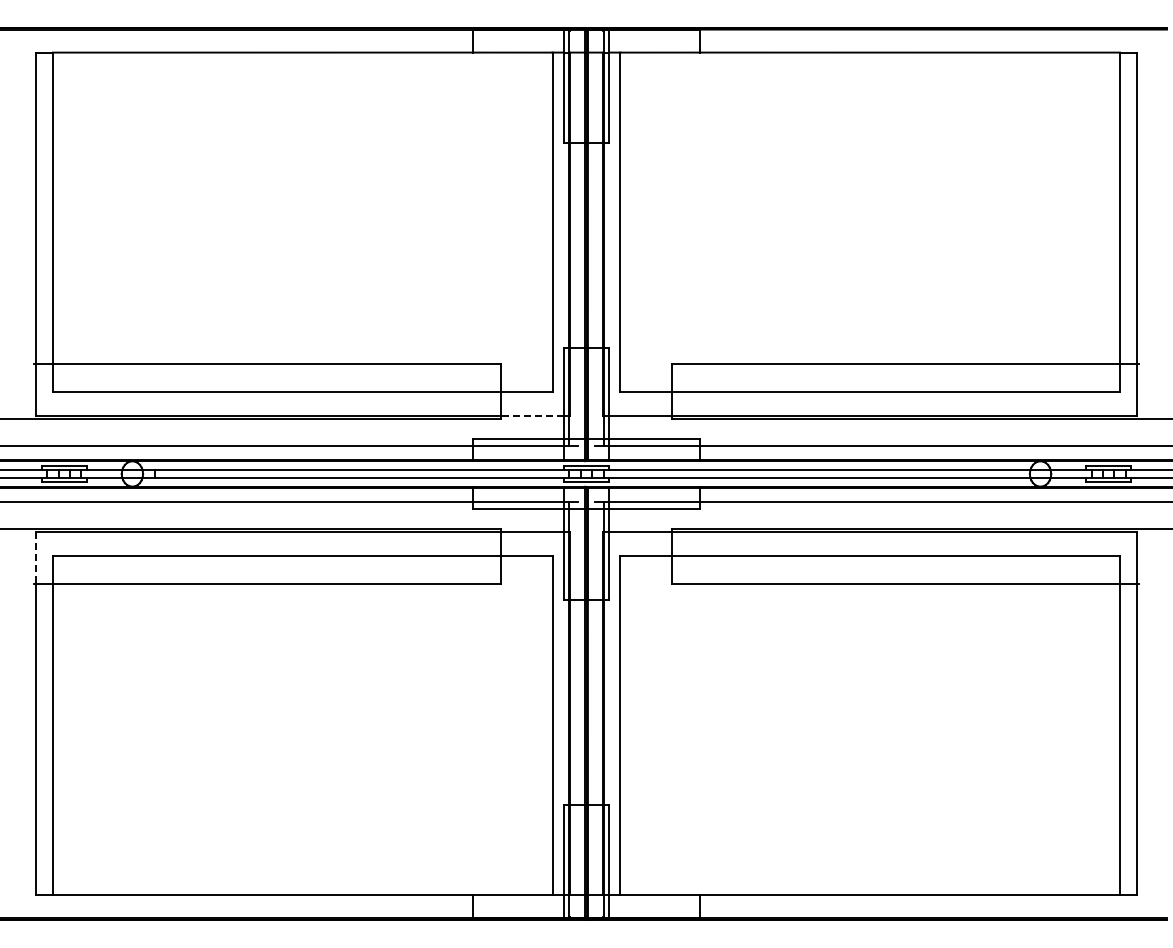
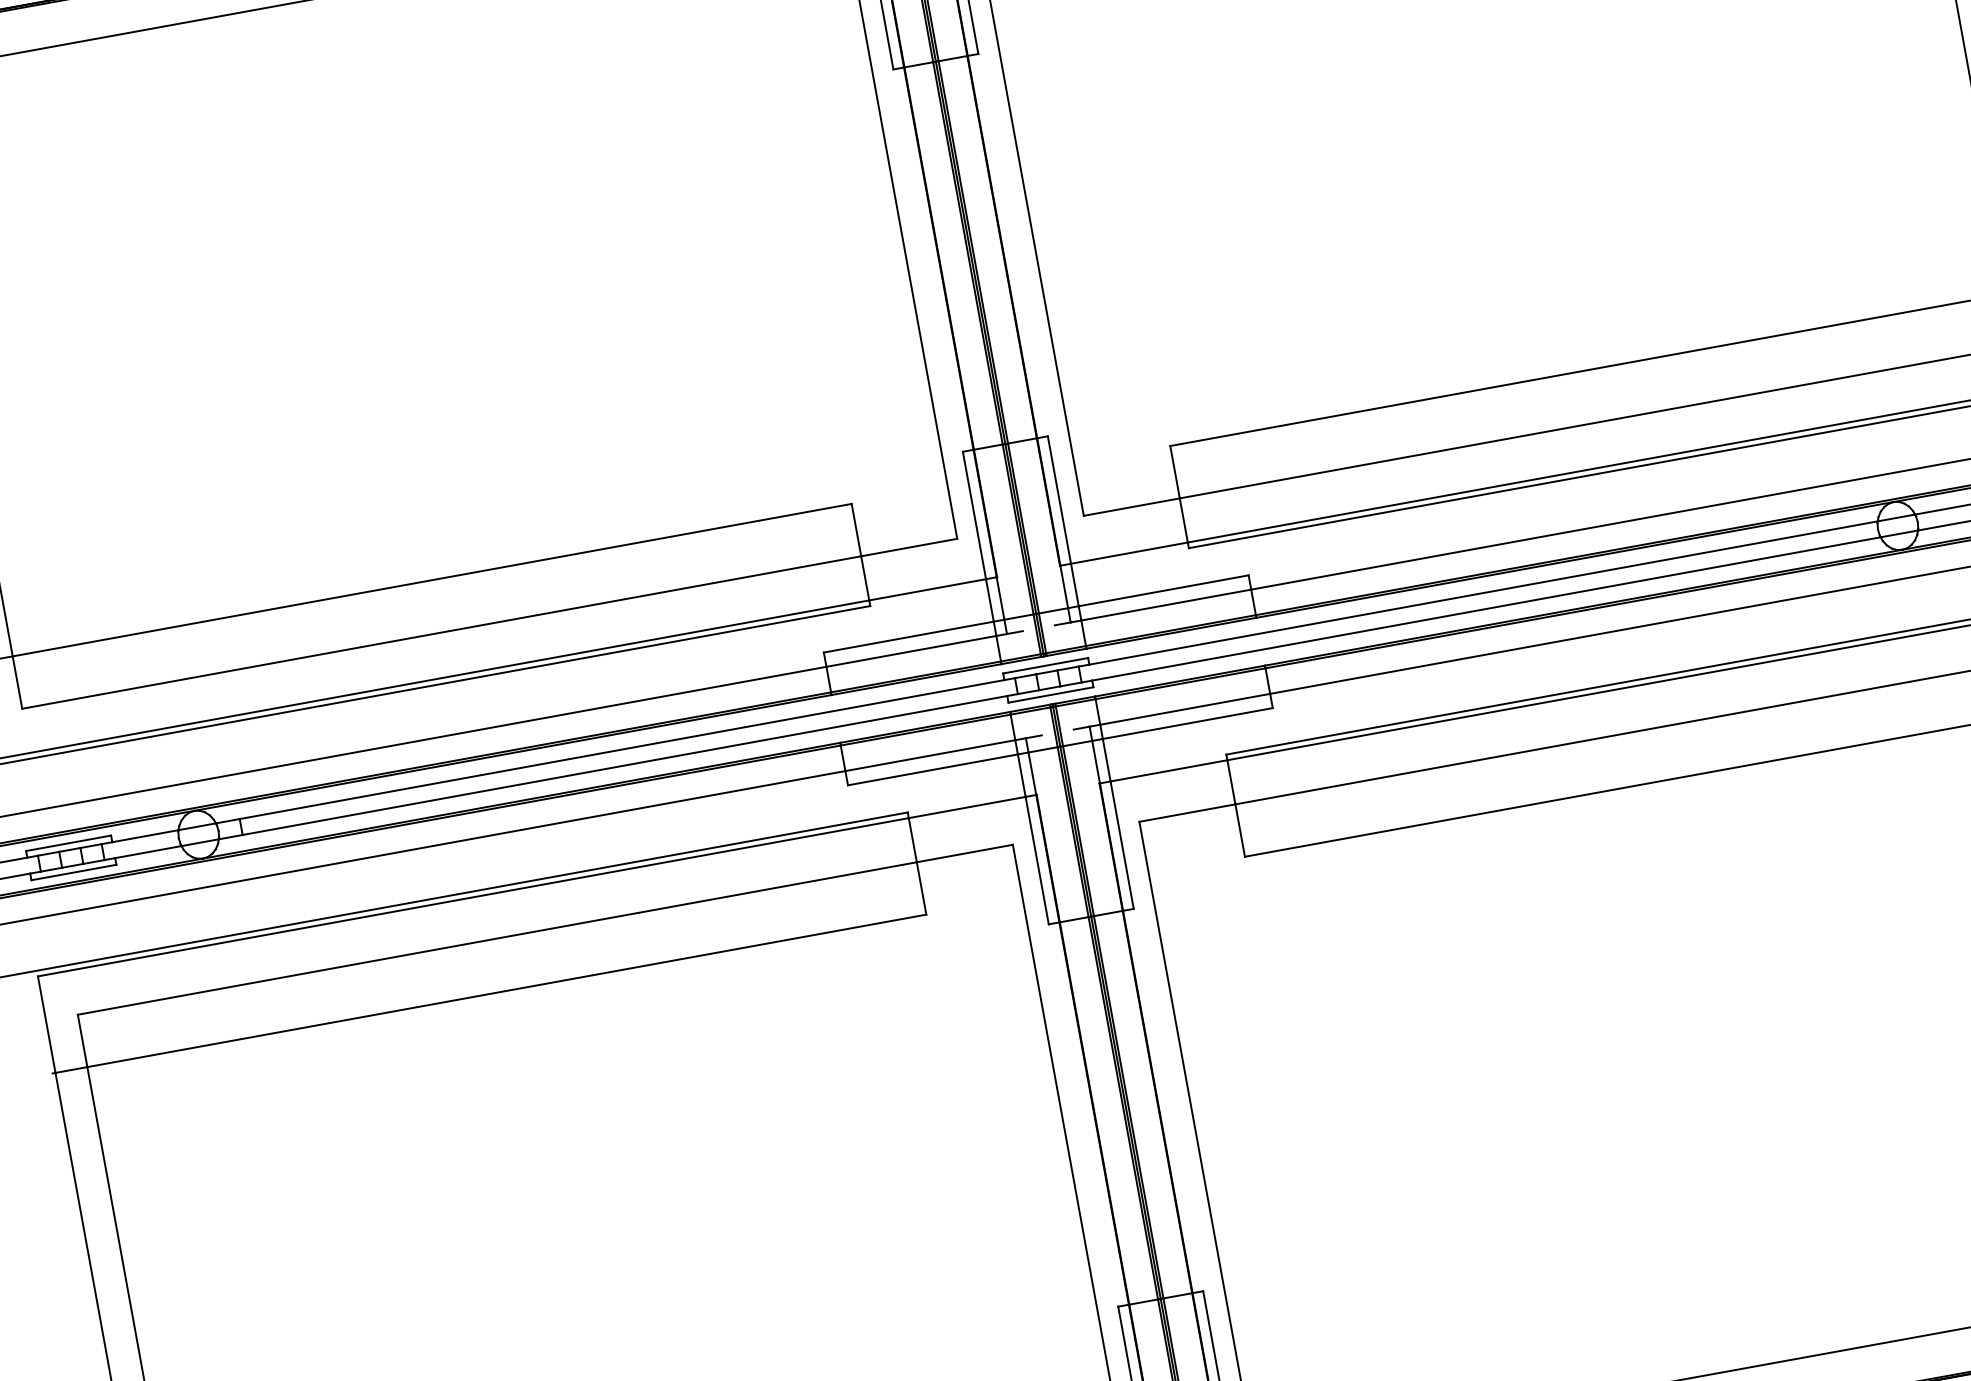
line: (532, 415) -> (927, 589), dashed -> solid
line: (35, 557) -> (45, 1023), dashed -> solid

